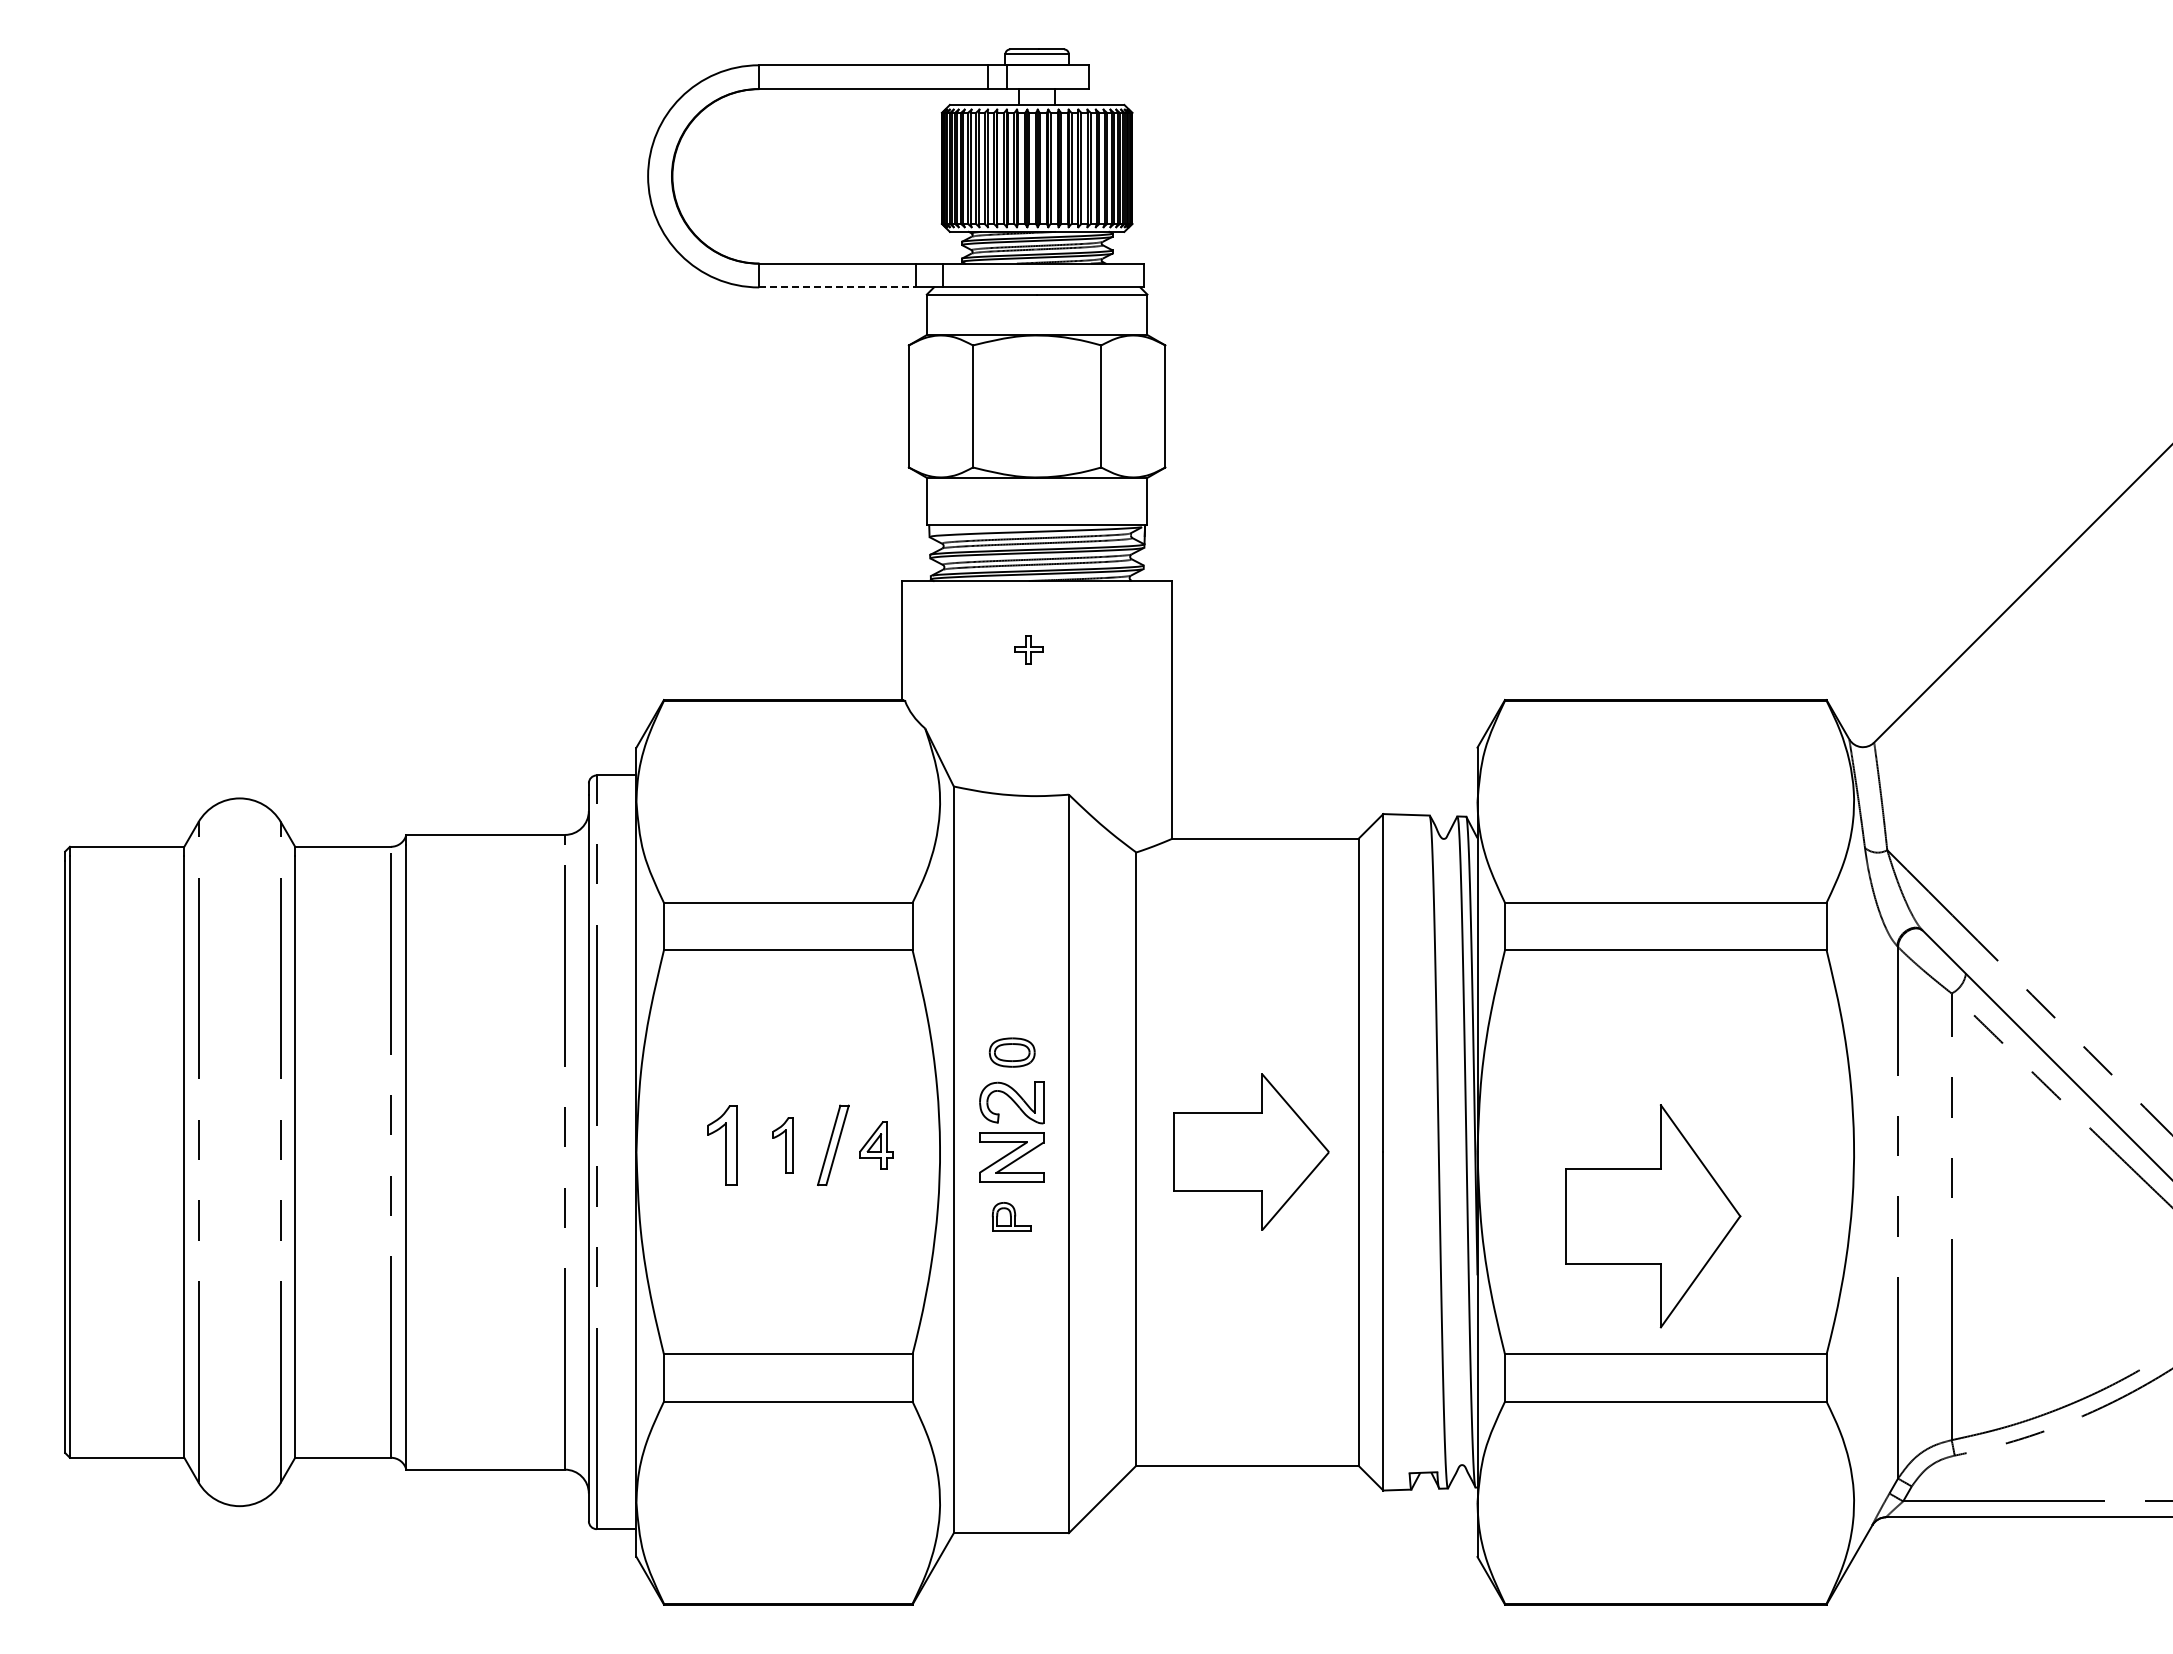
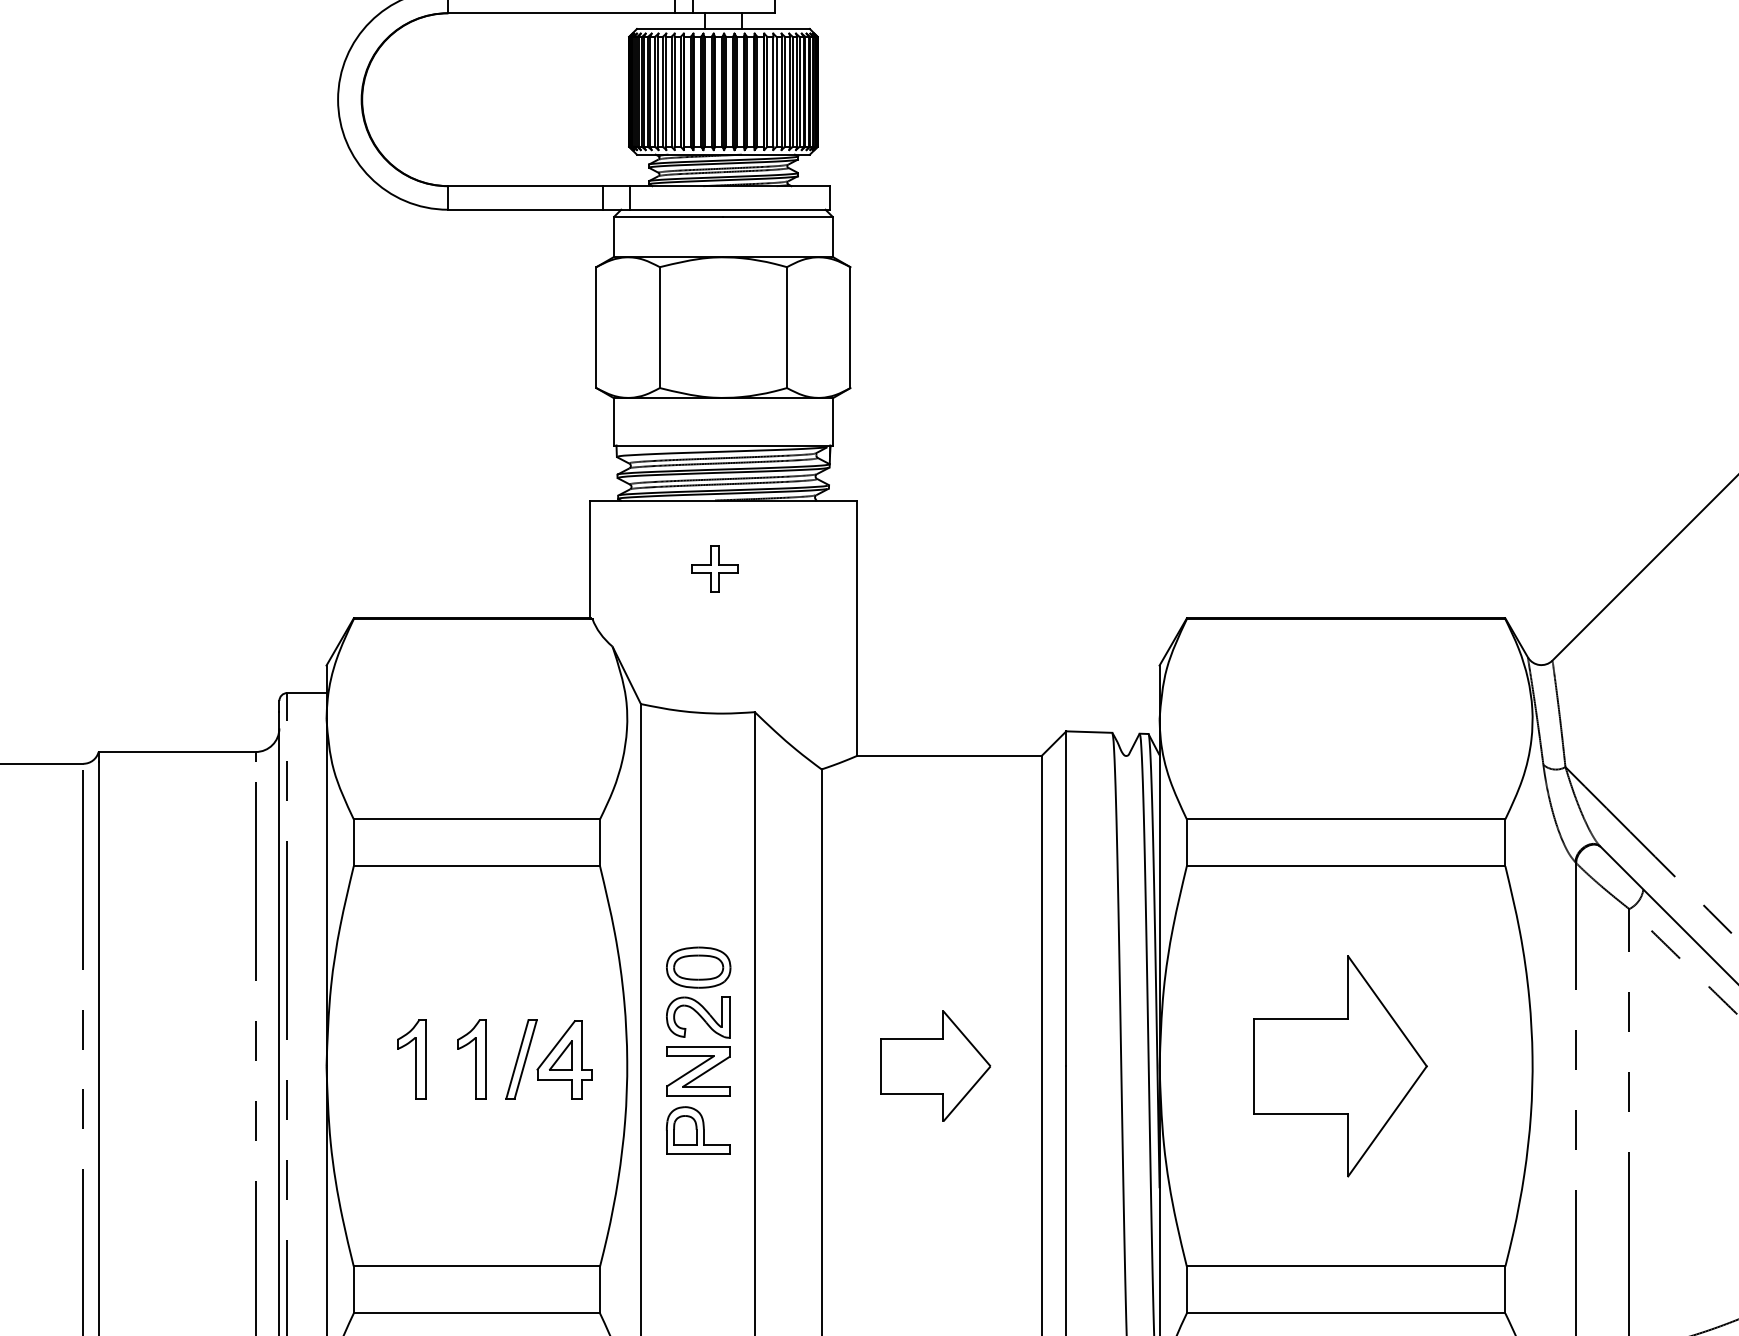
line: (837, 287) -> (525, 209), dashed -> solid
part: (1028, 649) -> (714, 568), size x1.67
part: (1012, 1052) -> (699, 967), size x1.43
part: (783, 1145) -> (472, 1059), size x1.43
part: (876, 1145) -> (564, 1059), size x1.67
part: (1251, 1152) -> (935, 1066), size x0.71
part: (1011, 1216) -> (698, 1129), size x1.67
part: (1653, 1216) -> (1340, 1066), moved

